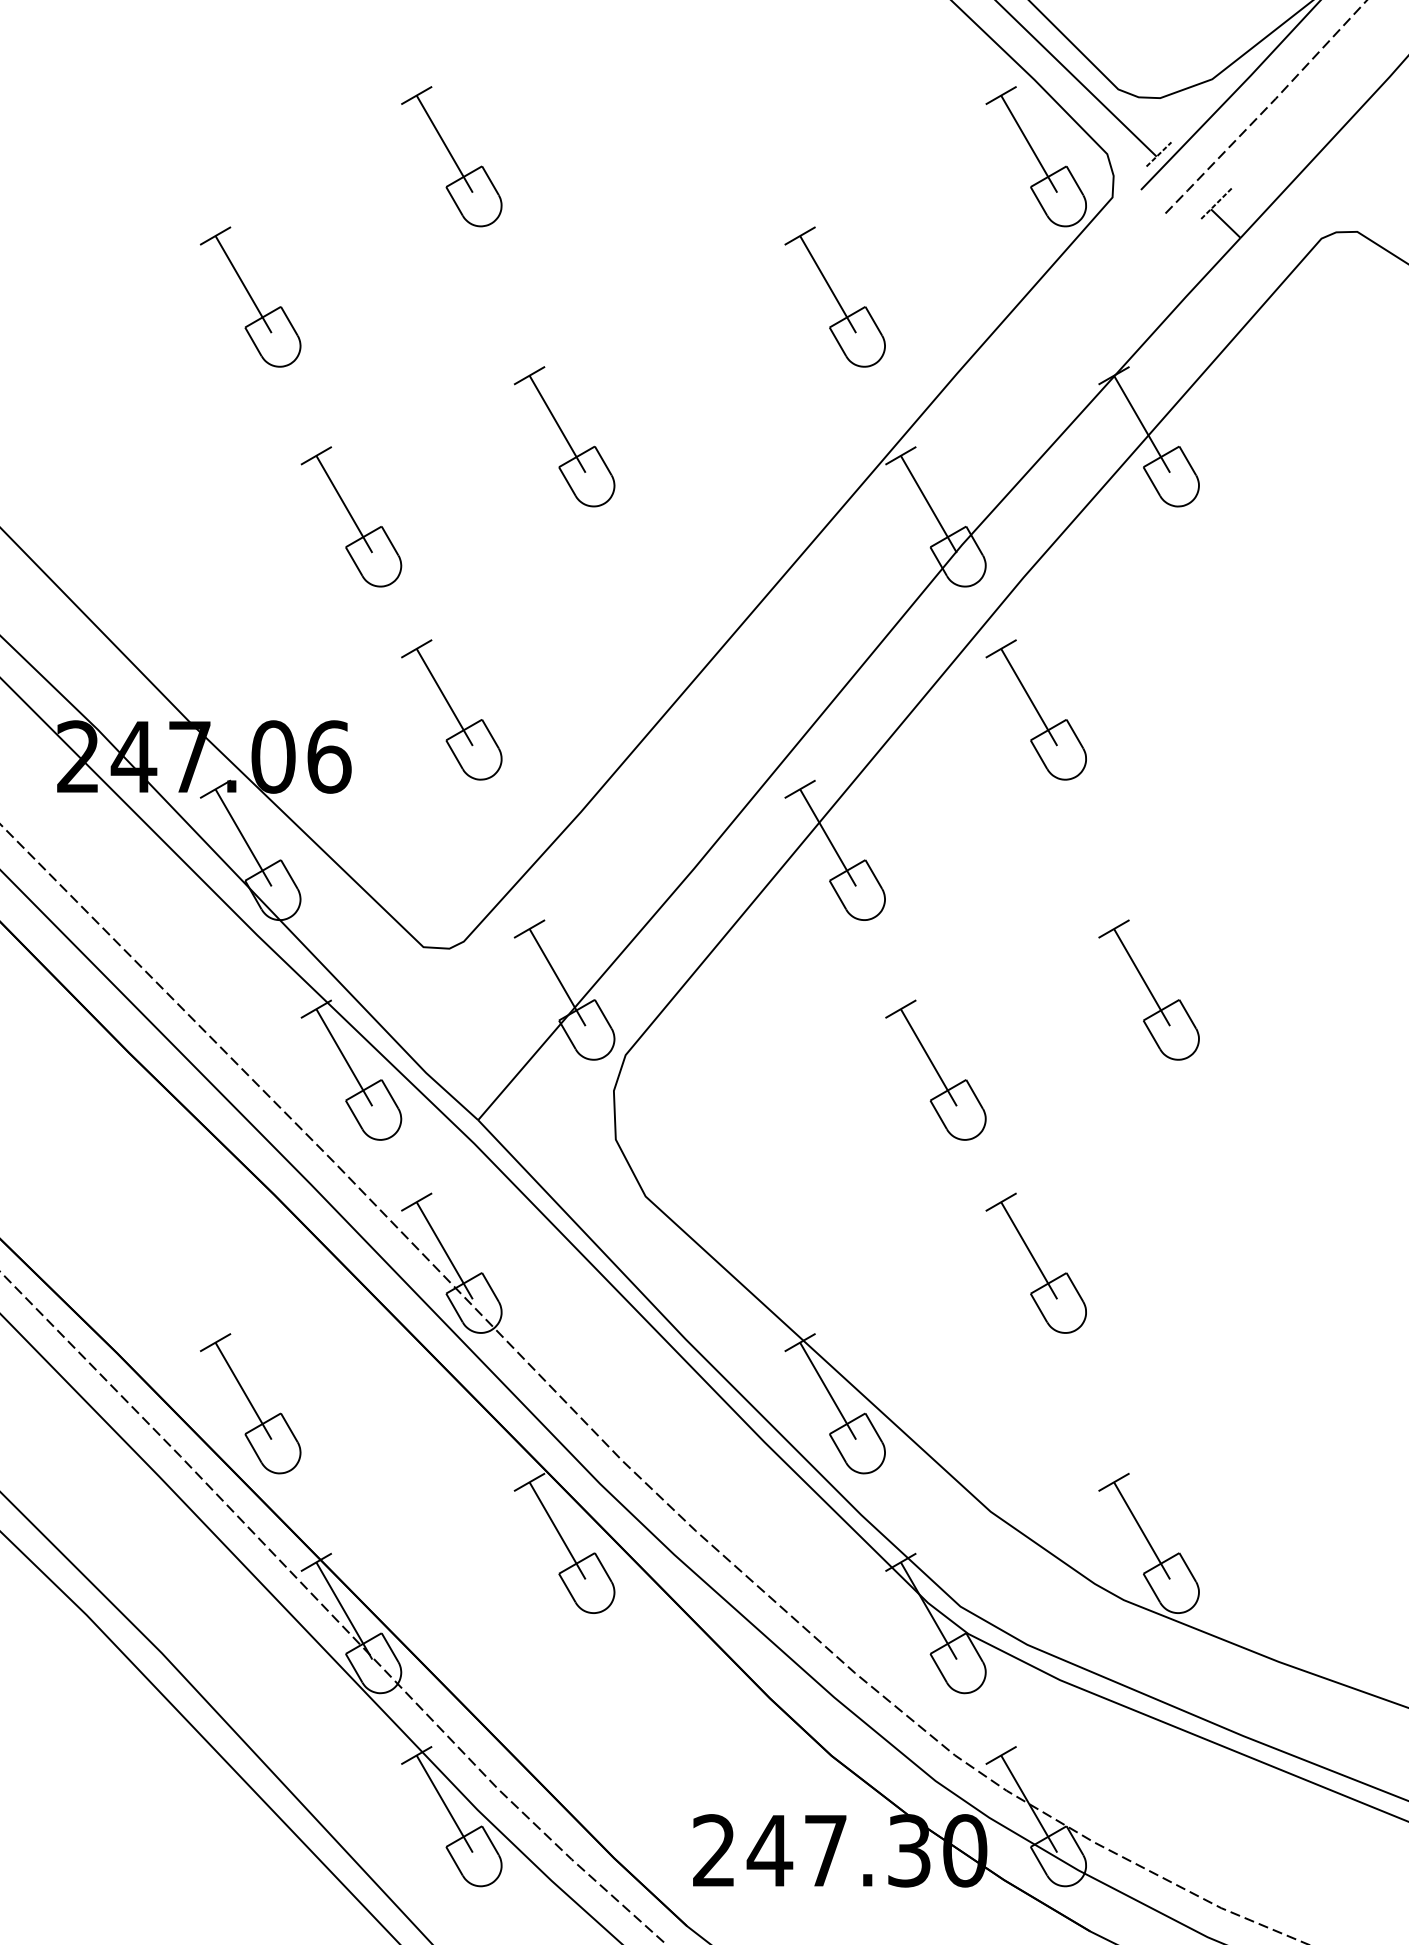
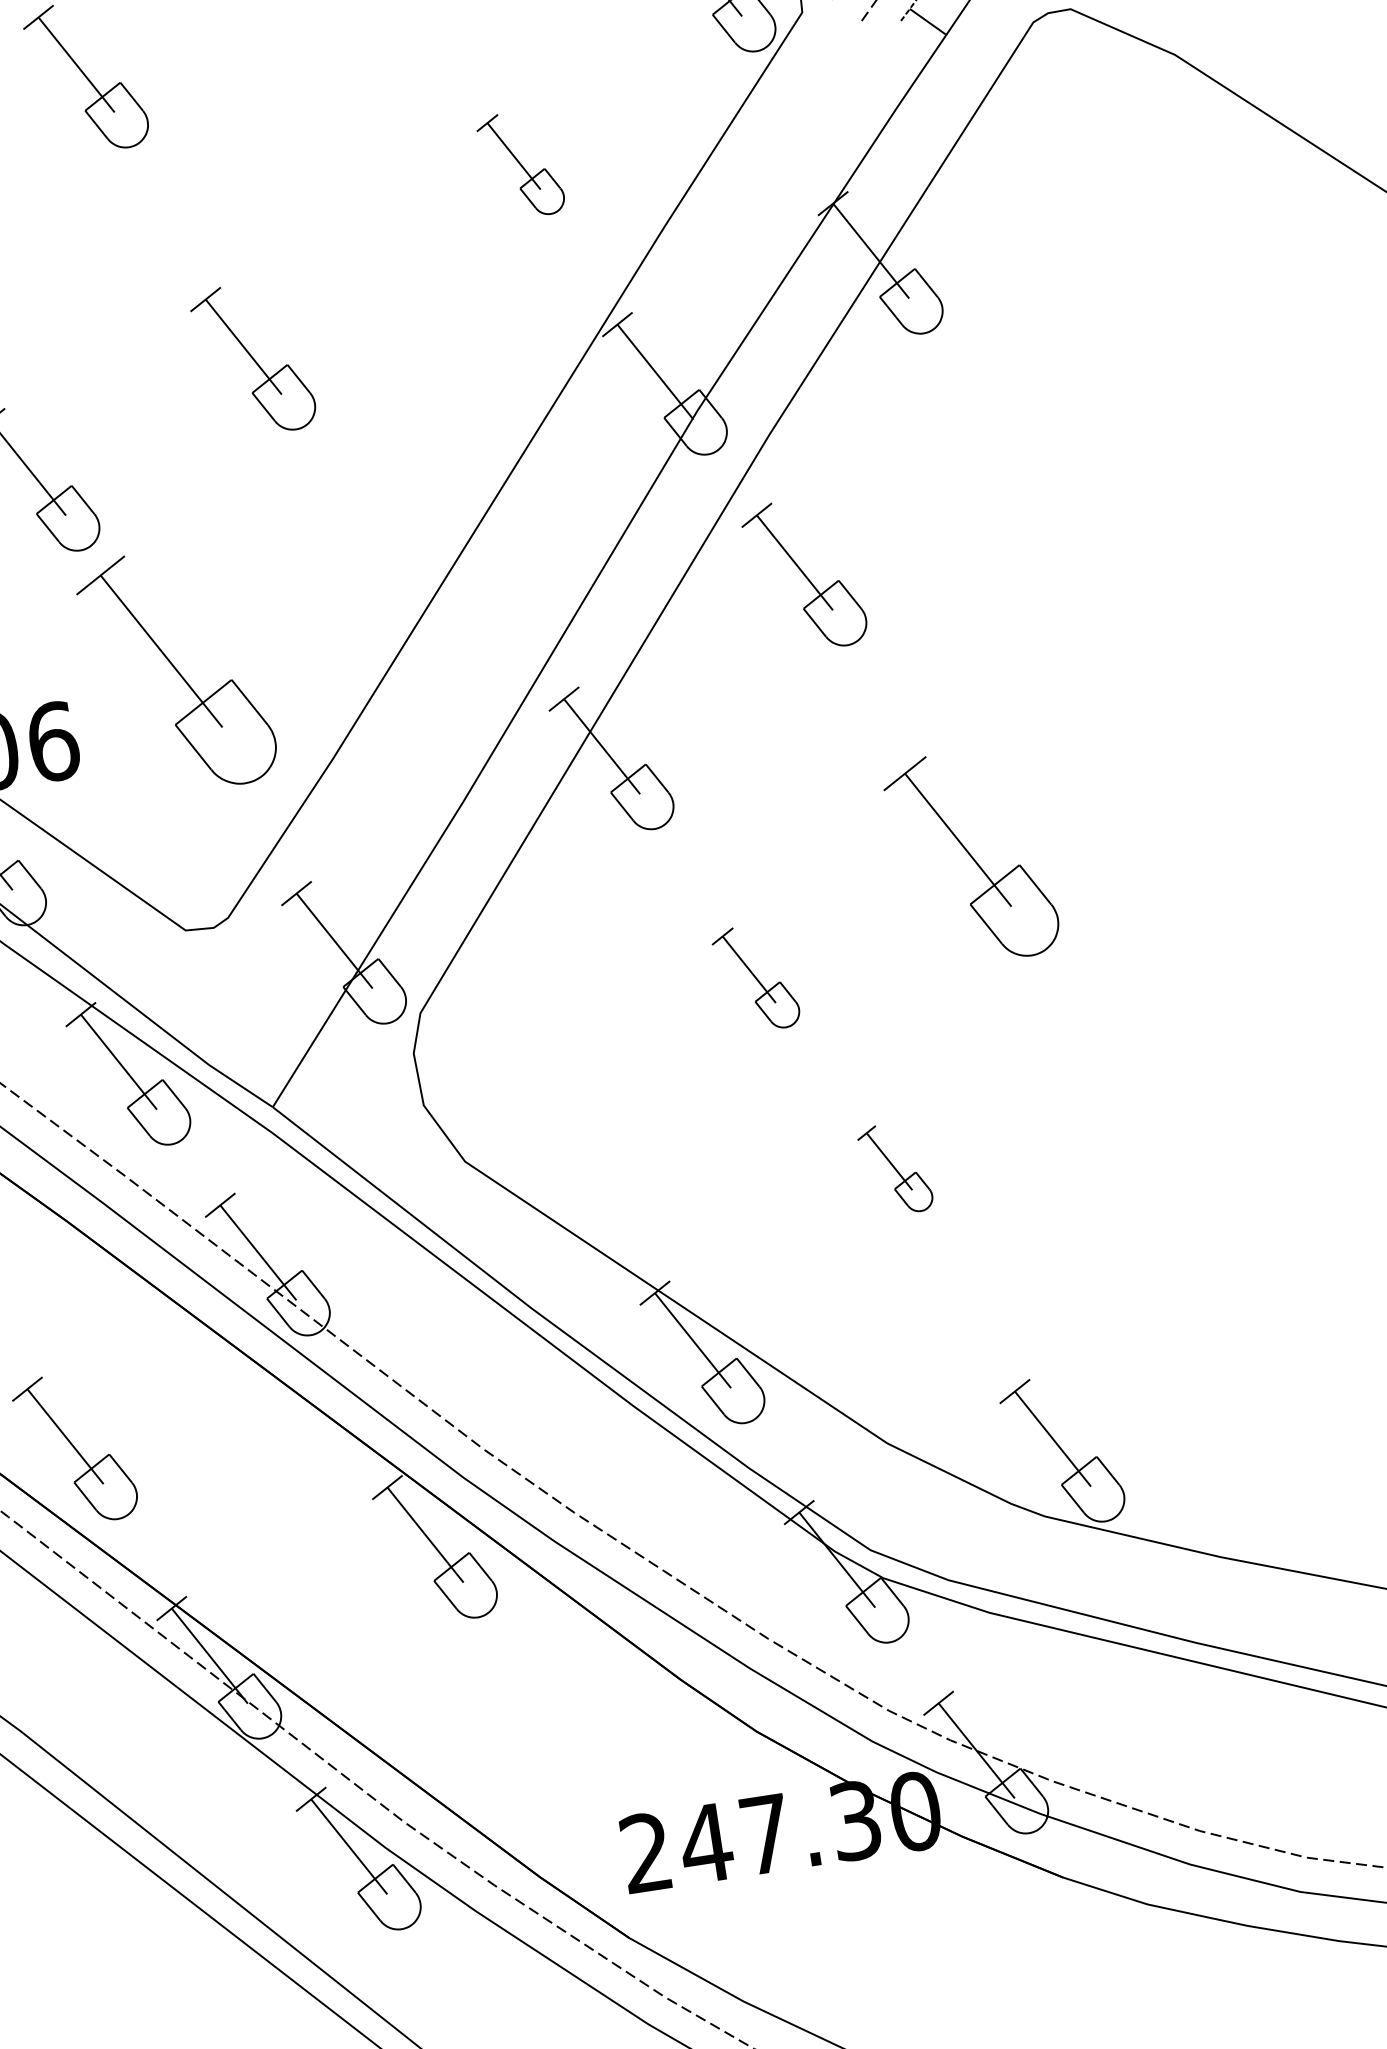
part: (834, 296) -> (520, 164), size x0.7
part: (451, 709) -> (176, 670), size x1.6
part: (1148, 989) -> (970, 856), size x1.4
part: (935, 1069) -> (755, 977), size x0.7
part: (1035, 1262) -> (894, 1168), size x0.6

